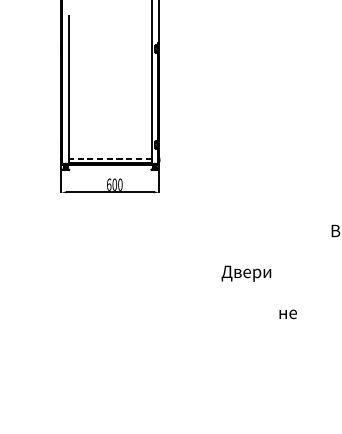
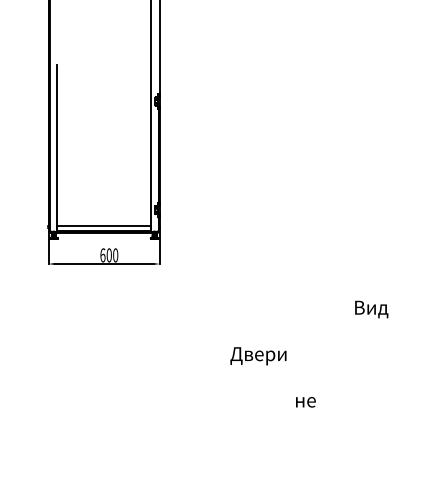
line: (110, 159) -> (104, 226), dashed -> solid

